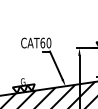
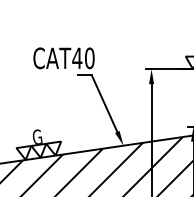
text: (42, 42) -> (76, 57), CAT60 -> CAT40

